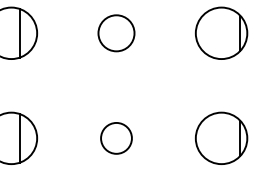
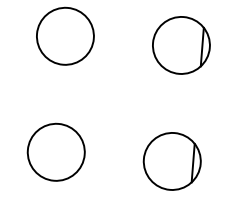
circle: (116, 33) -> (65, 36), size x1.43
circle: (116, 138) -> (56, 152), size x1.67

